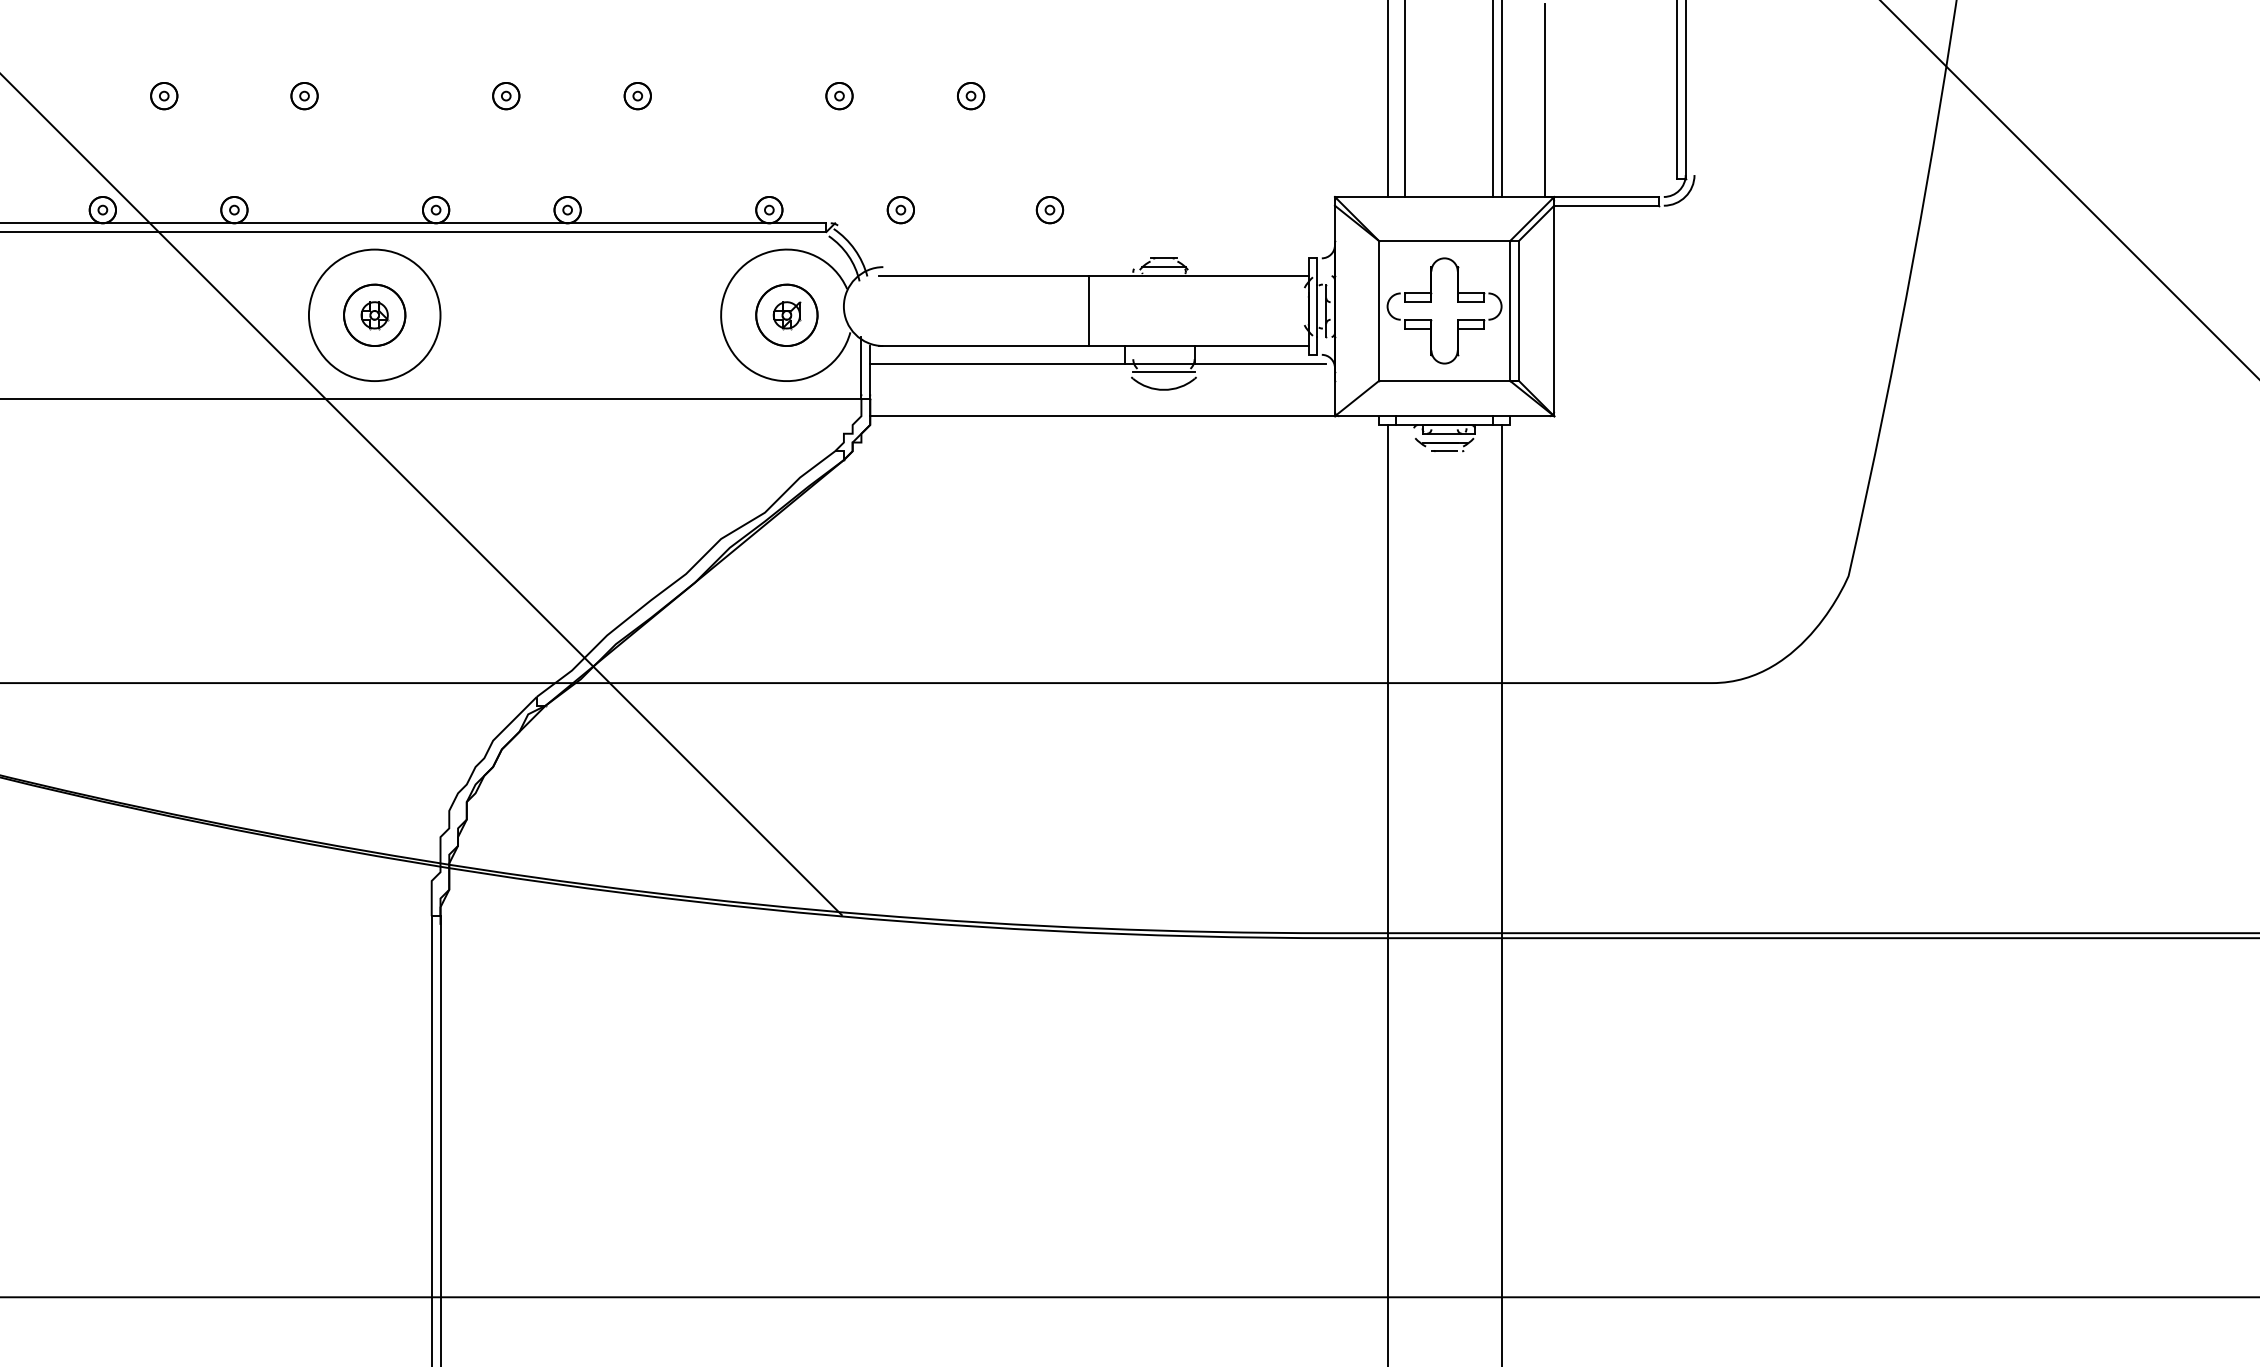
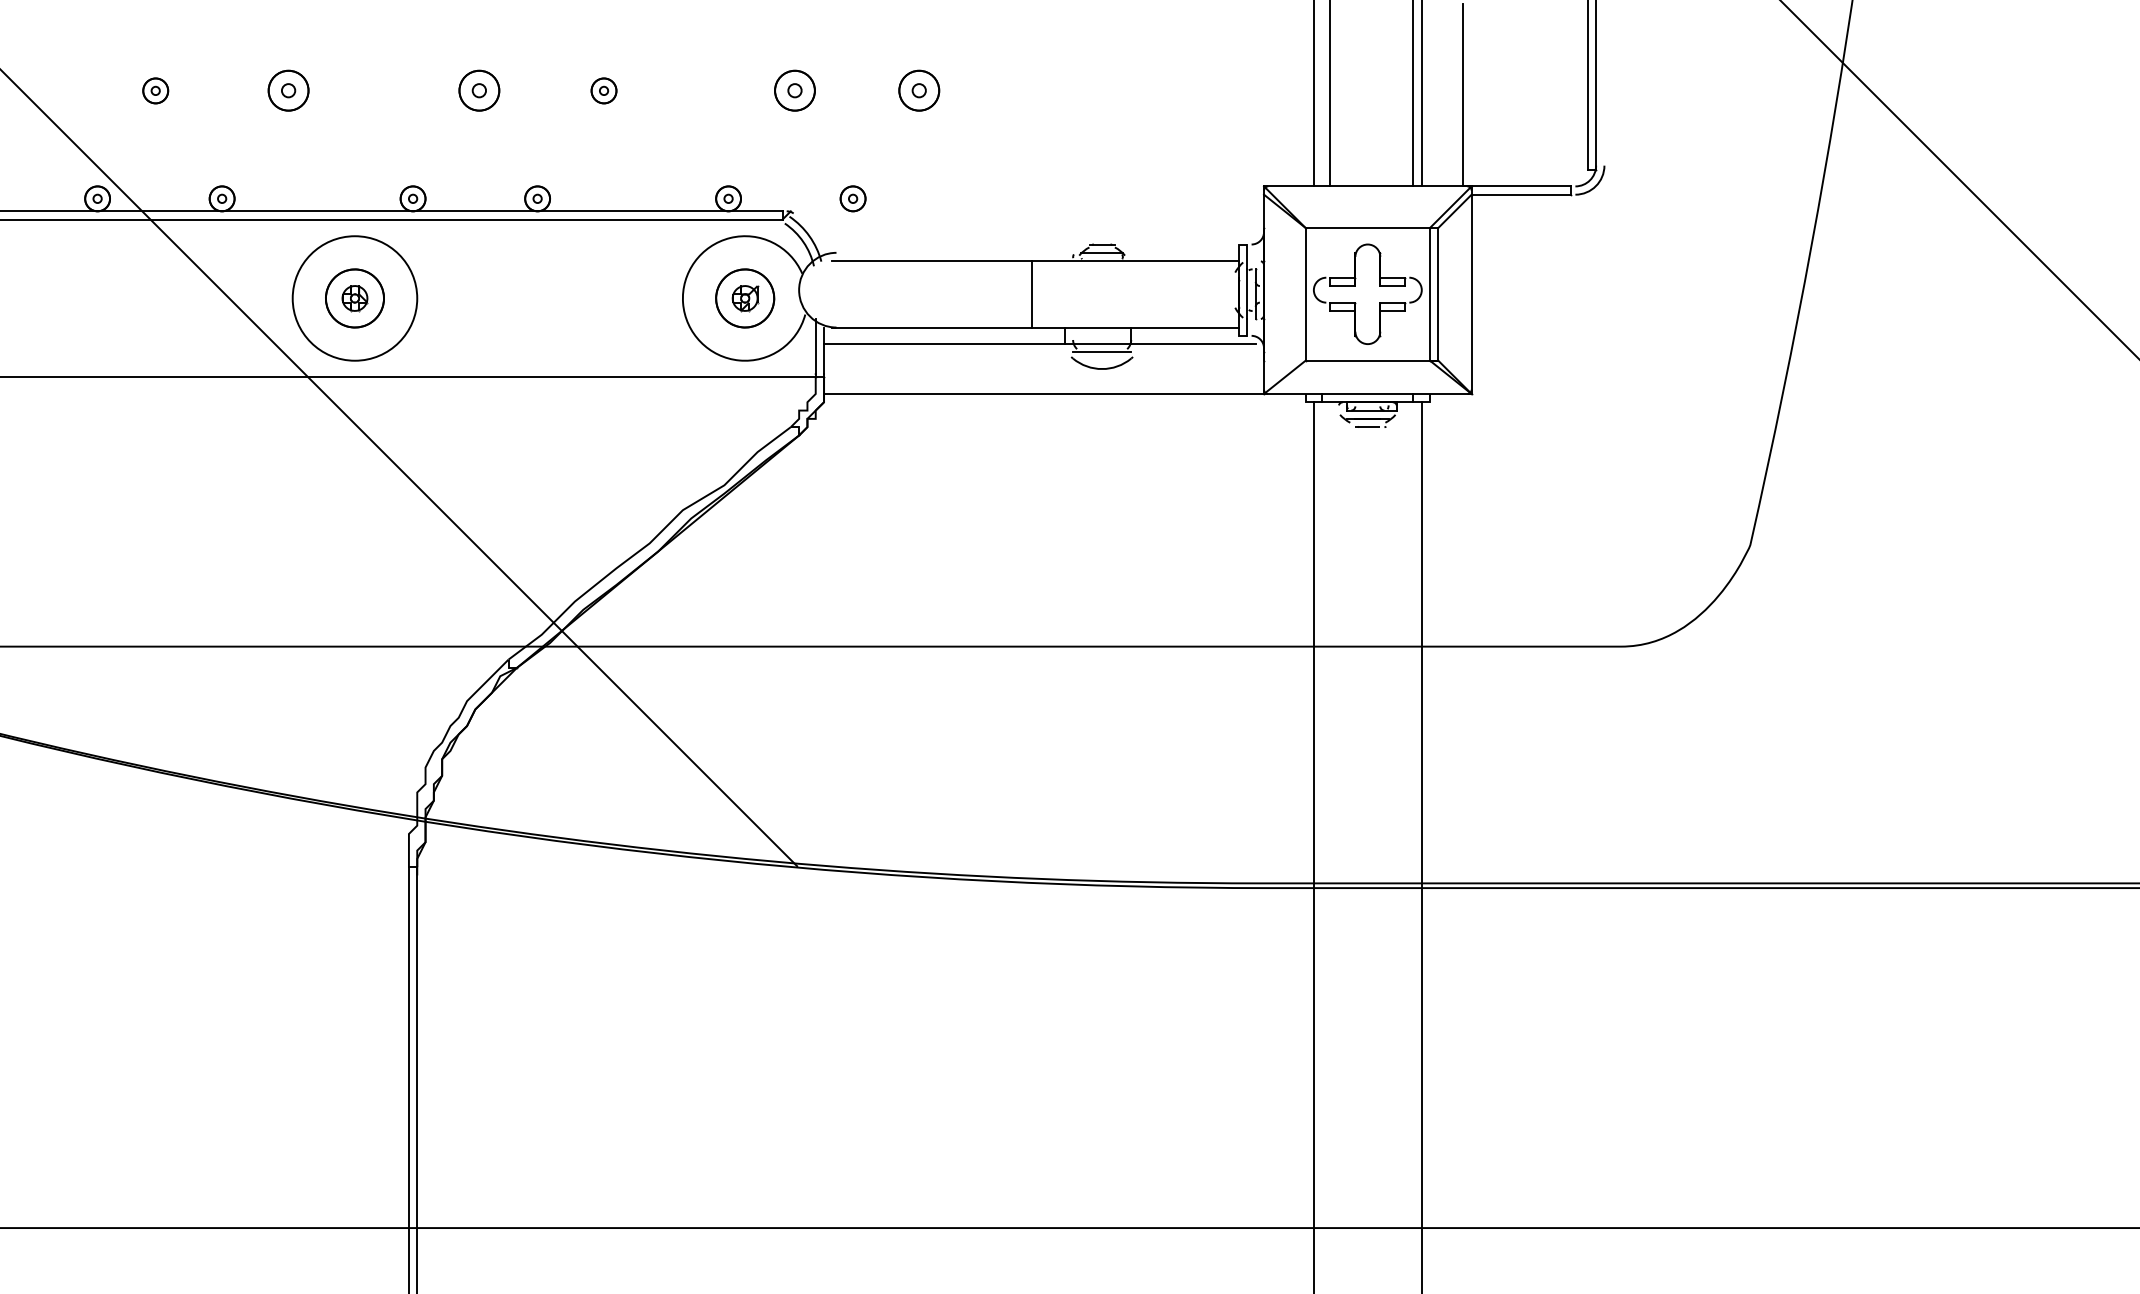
part: (304, 96) -> (288, 91), size x1.6
part: (506, 96) -> (479, 91), size x1.6
part: (839, 96) -> (794, 91), size x1.6
part: (971, 96) -> (919, 91), size x1.6
part: (1049, 210) -> (993, 199), removed

